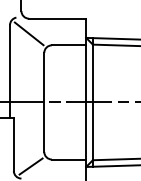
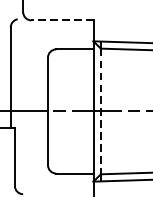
line: (57, 18) -> (62, 20), solid -> dashed
line: (28, 33) -> (30, 36), removed
line: (92, 102) -> (100, 111), solid -> dashed
line: (30, 166) -> (33, 181), removed

